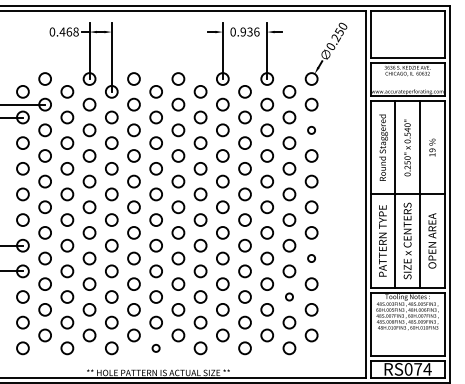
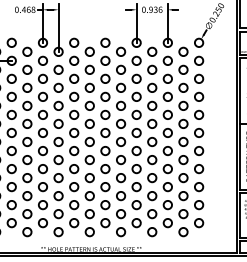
circle: (311, 130) -> (198, 79), size x1.67
circle: (311, 258) -> (198, 169), size x1.67
circle: (289, 296) -> (183, 195), size x1.67
circle: (155, 348) -> (89, 232), size x1.67

